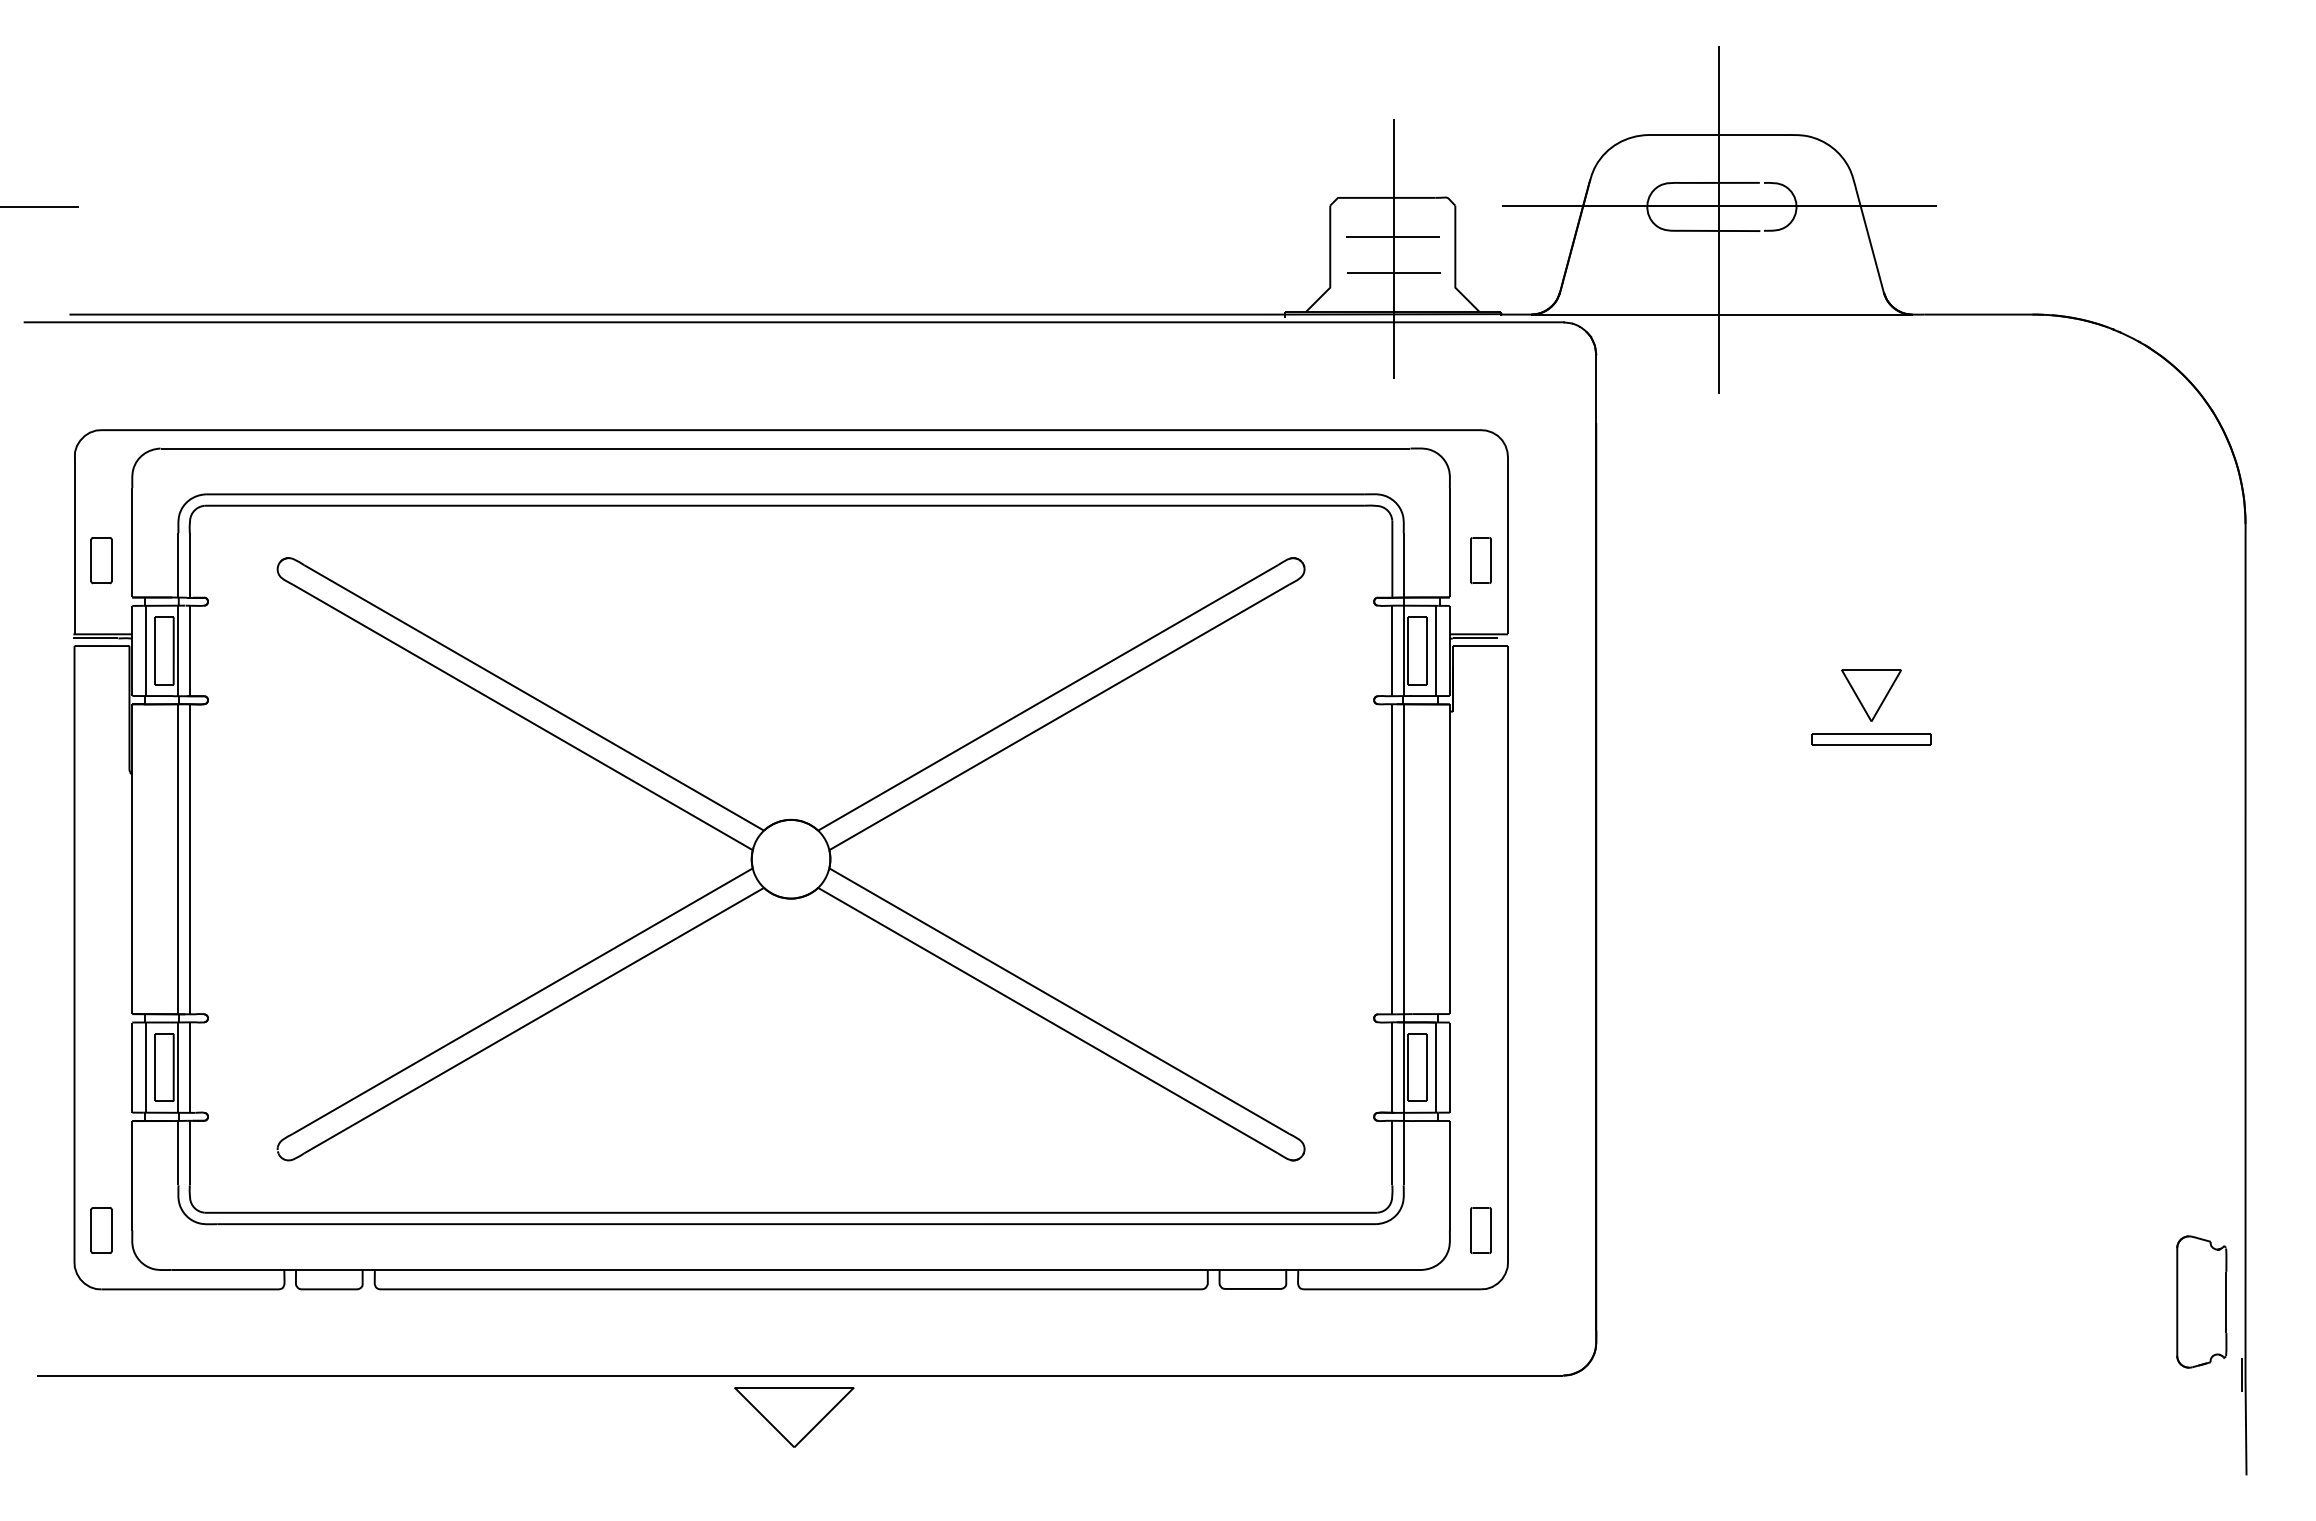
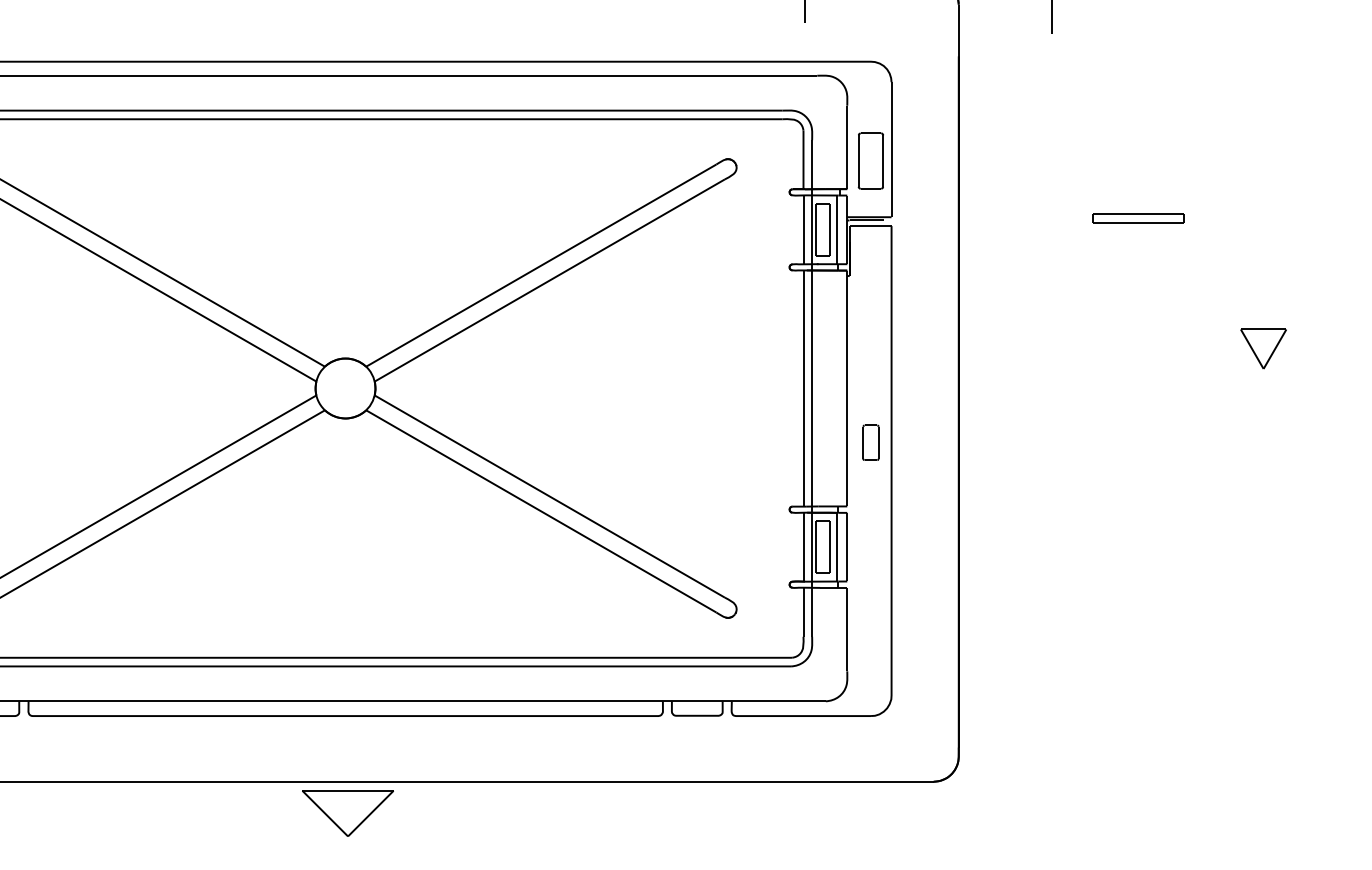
part: (1480, 560) -> (870, 160), size x1.6
part: (1871, 695) -> (1263, 349), moved
part: (1871, 739) -> (1138, 218), moved
part: (1480, 1230) -> (870, 442), moved

